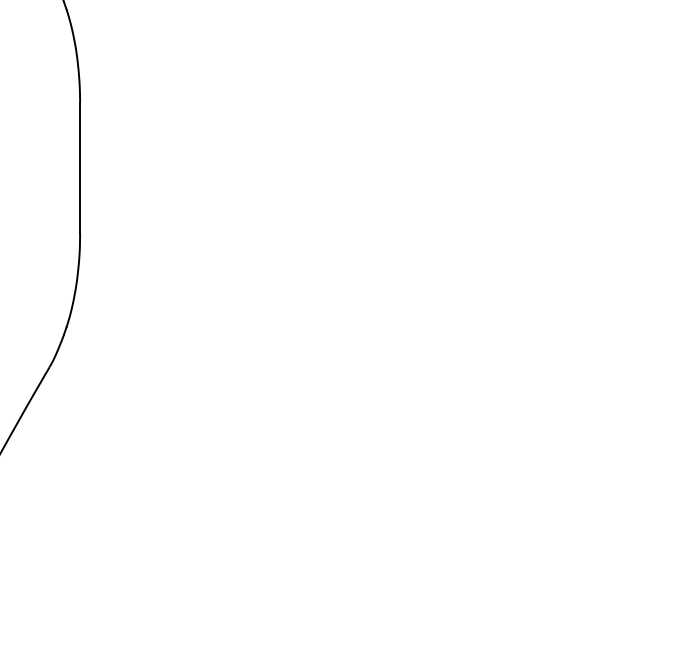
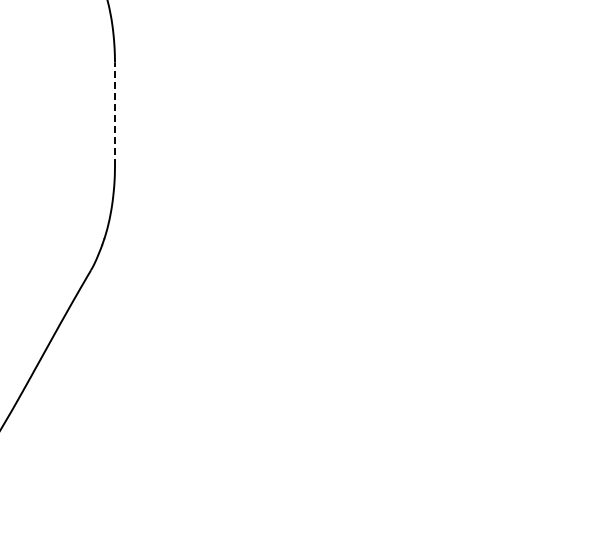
line: (80, 167) -> (115, 113), solid -> dashed

